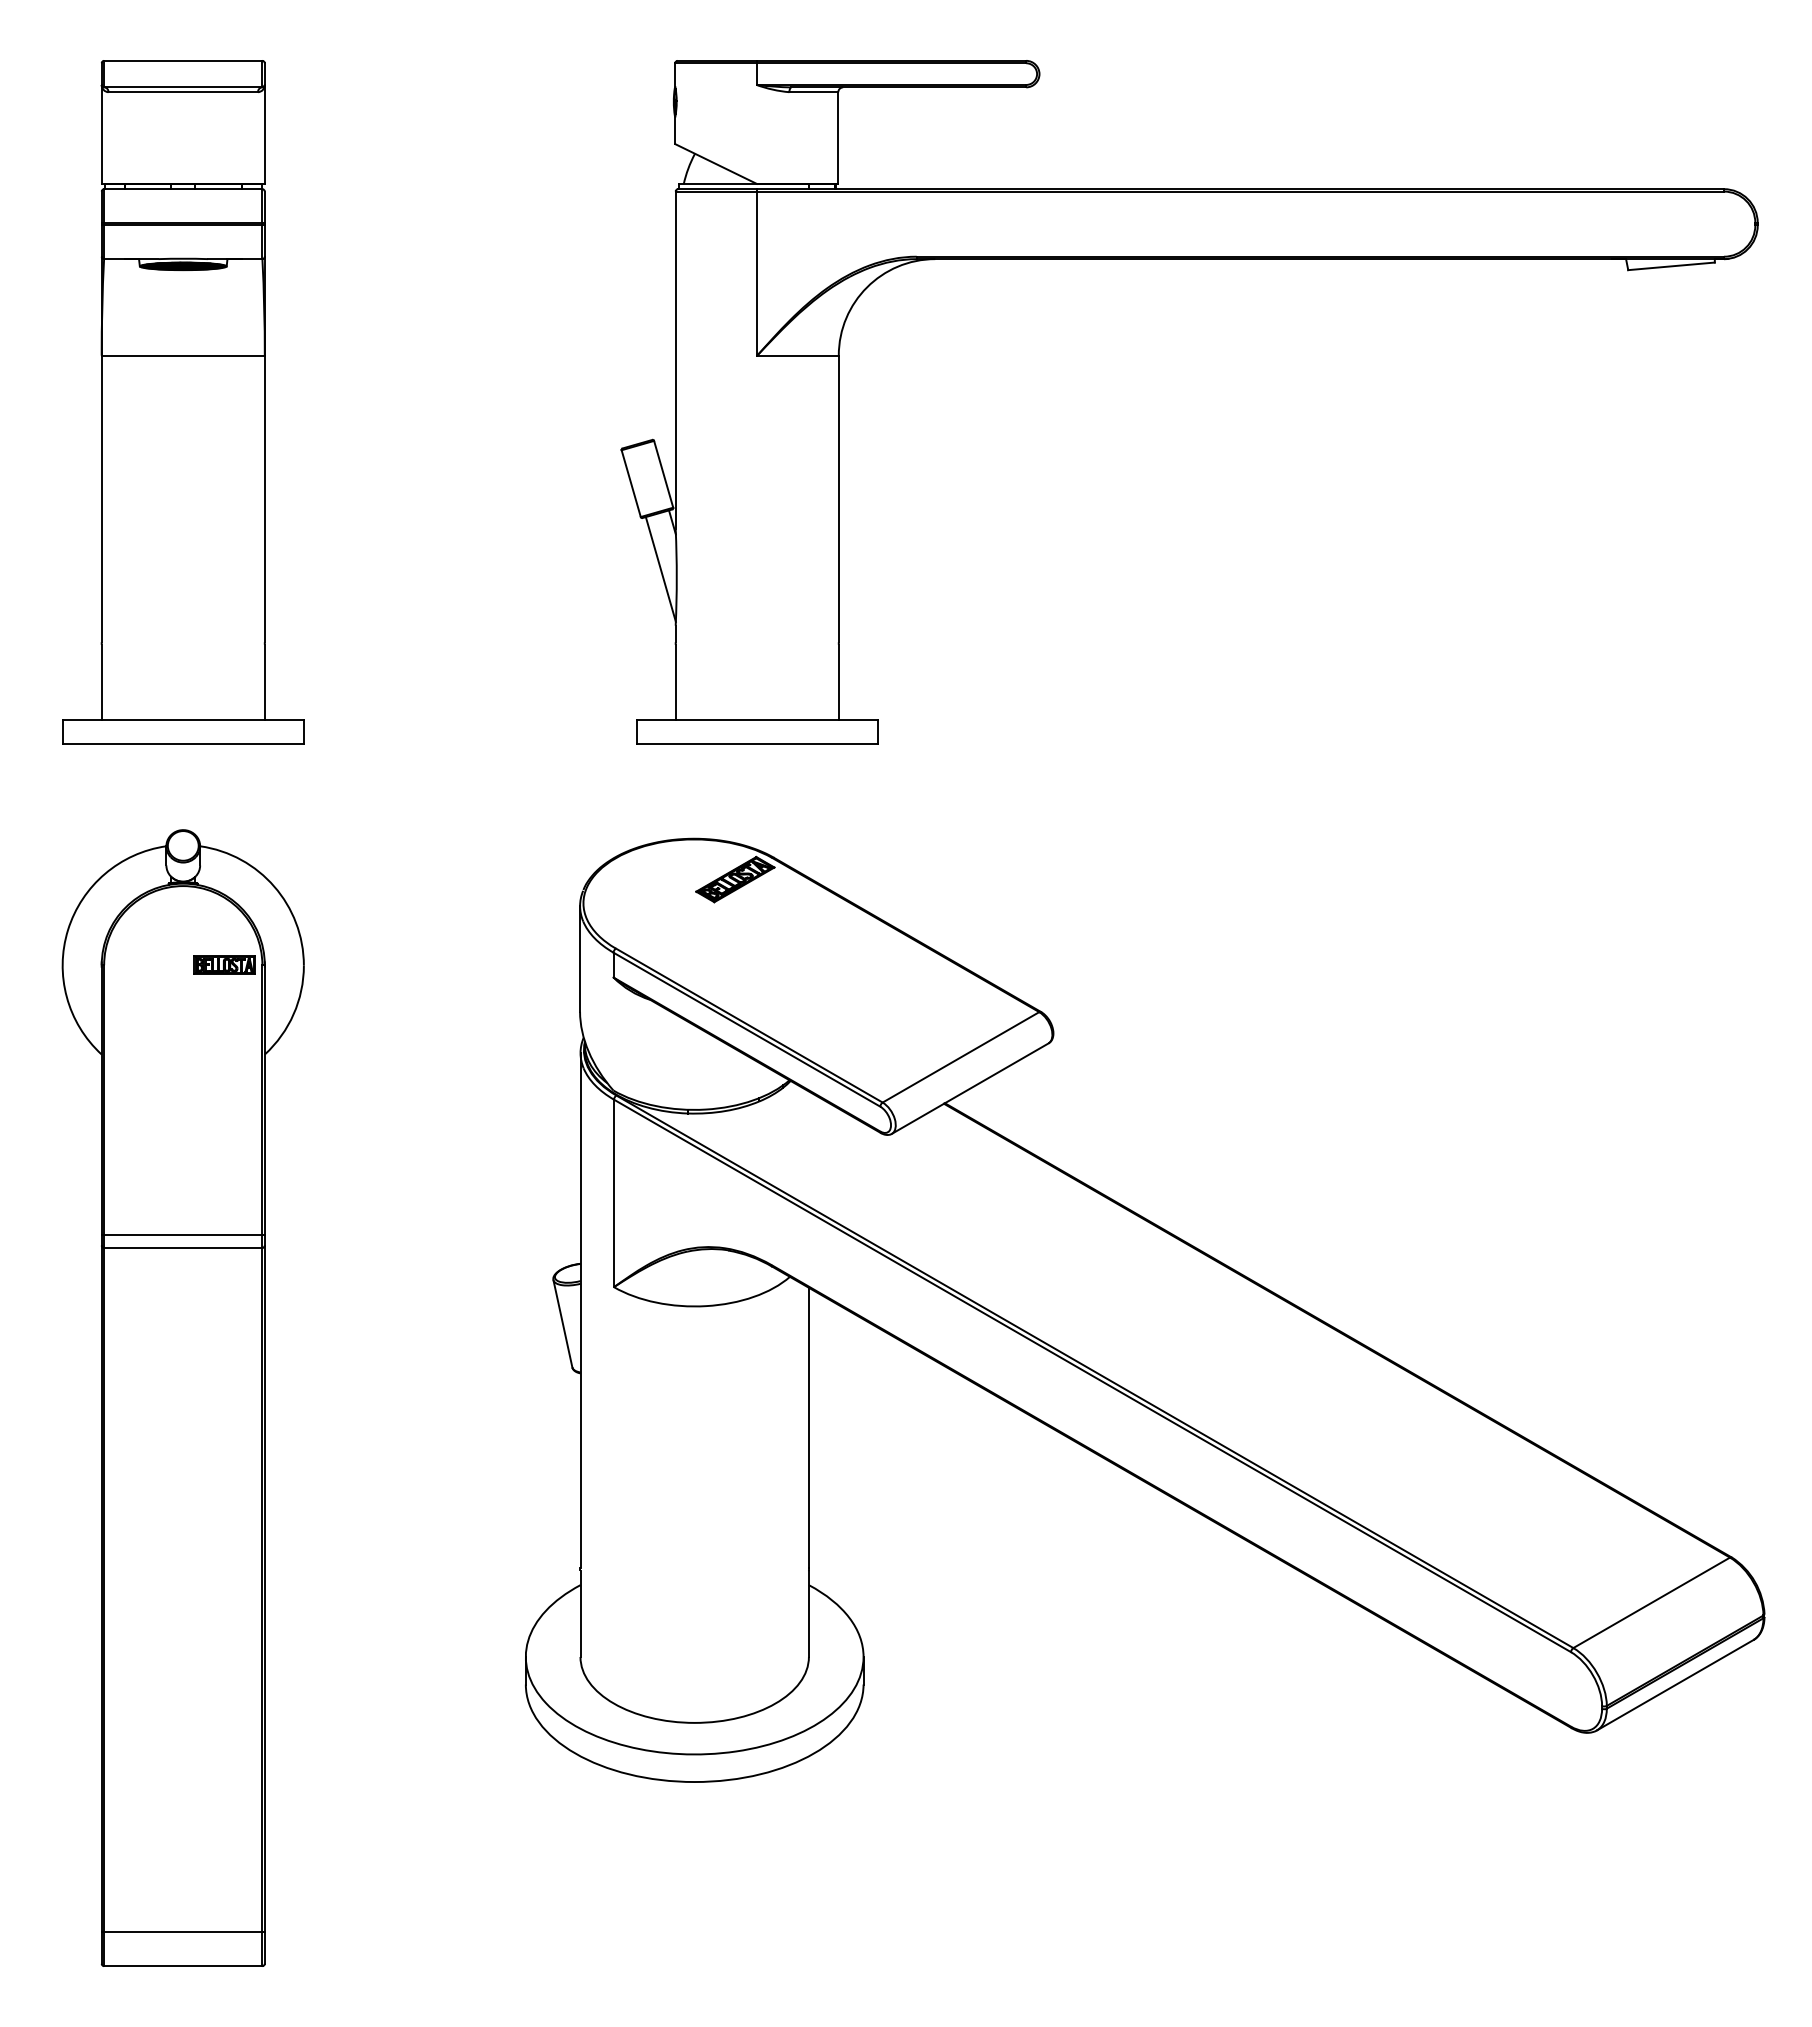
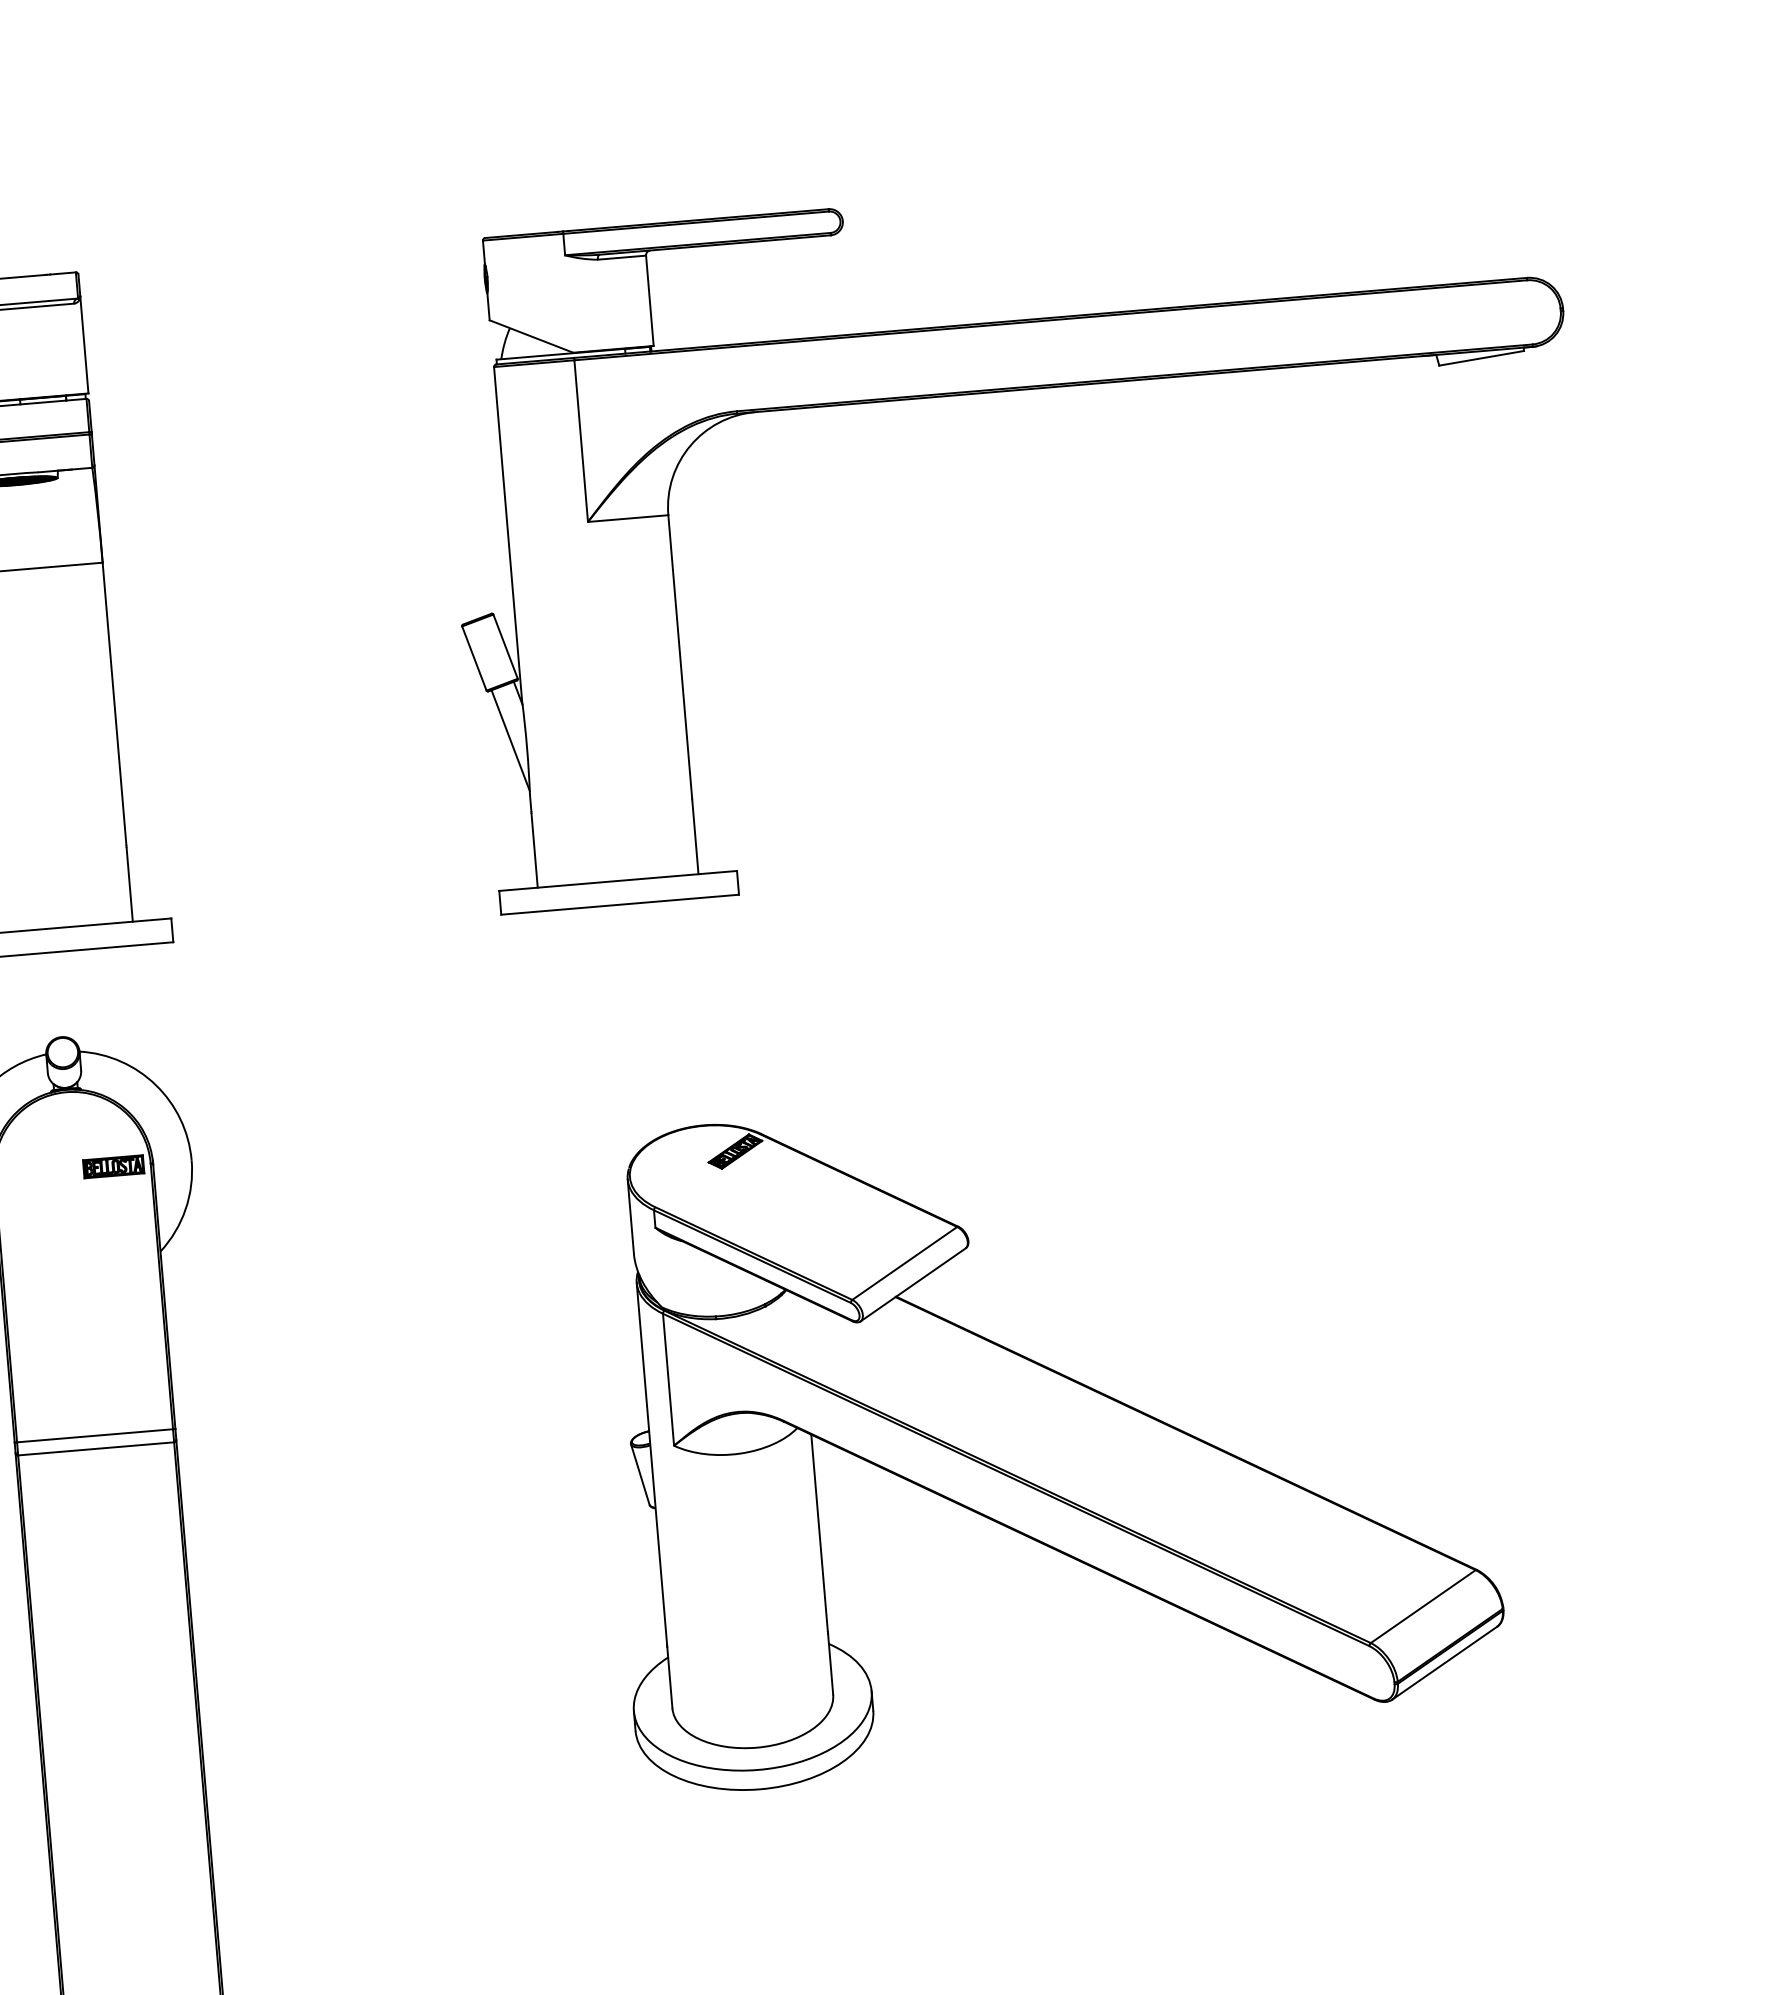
part: (1145, 1309) -> (1049, 1429), size x0.71

